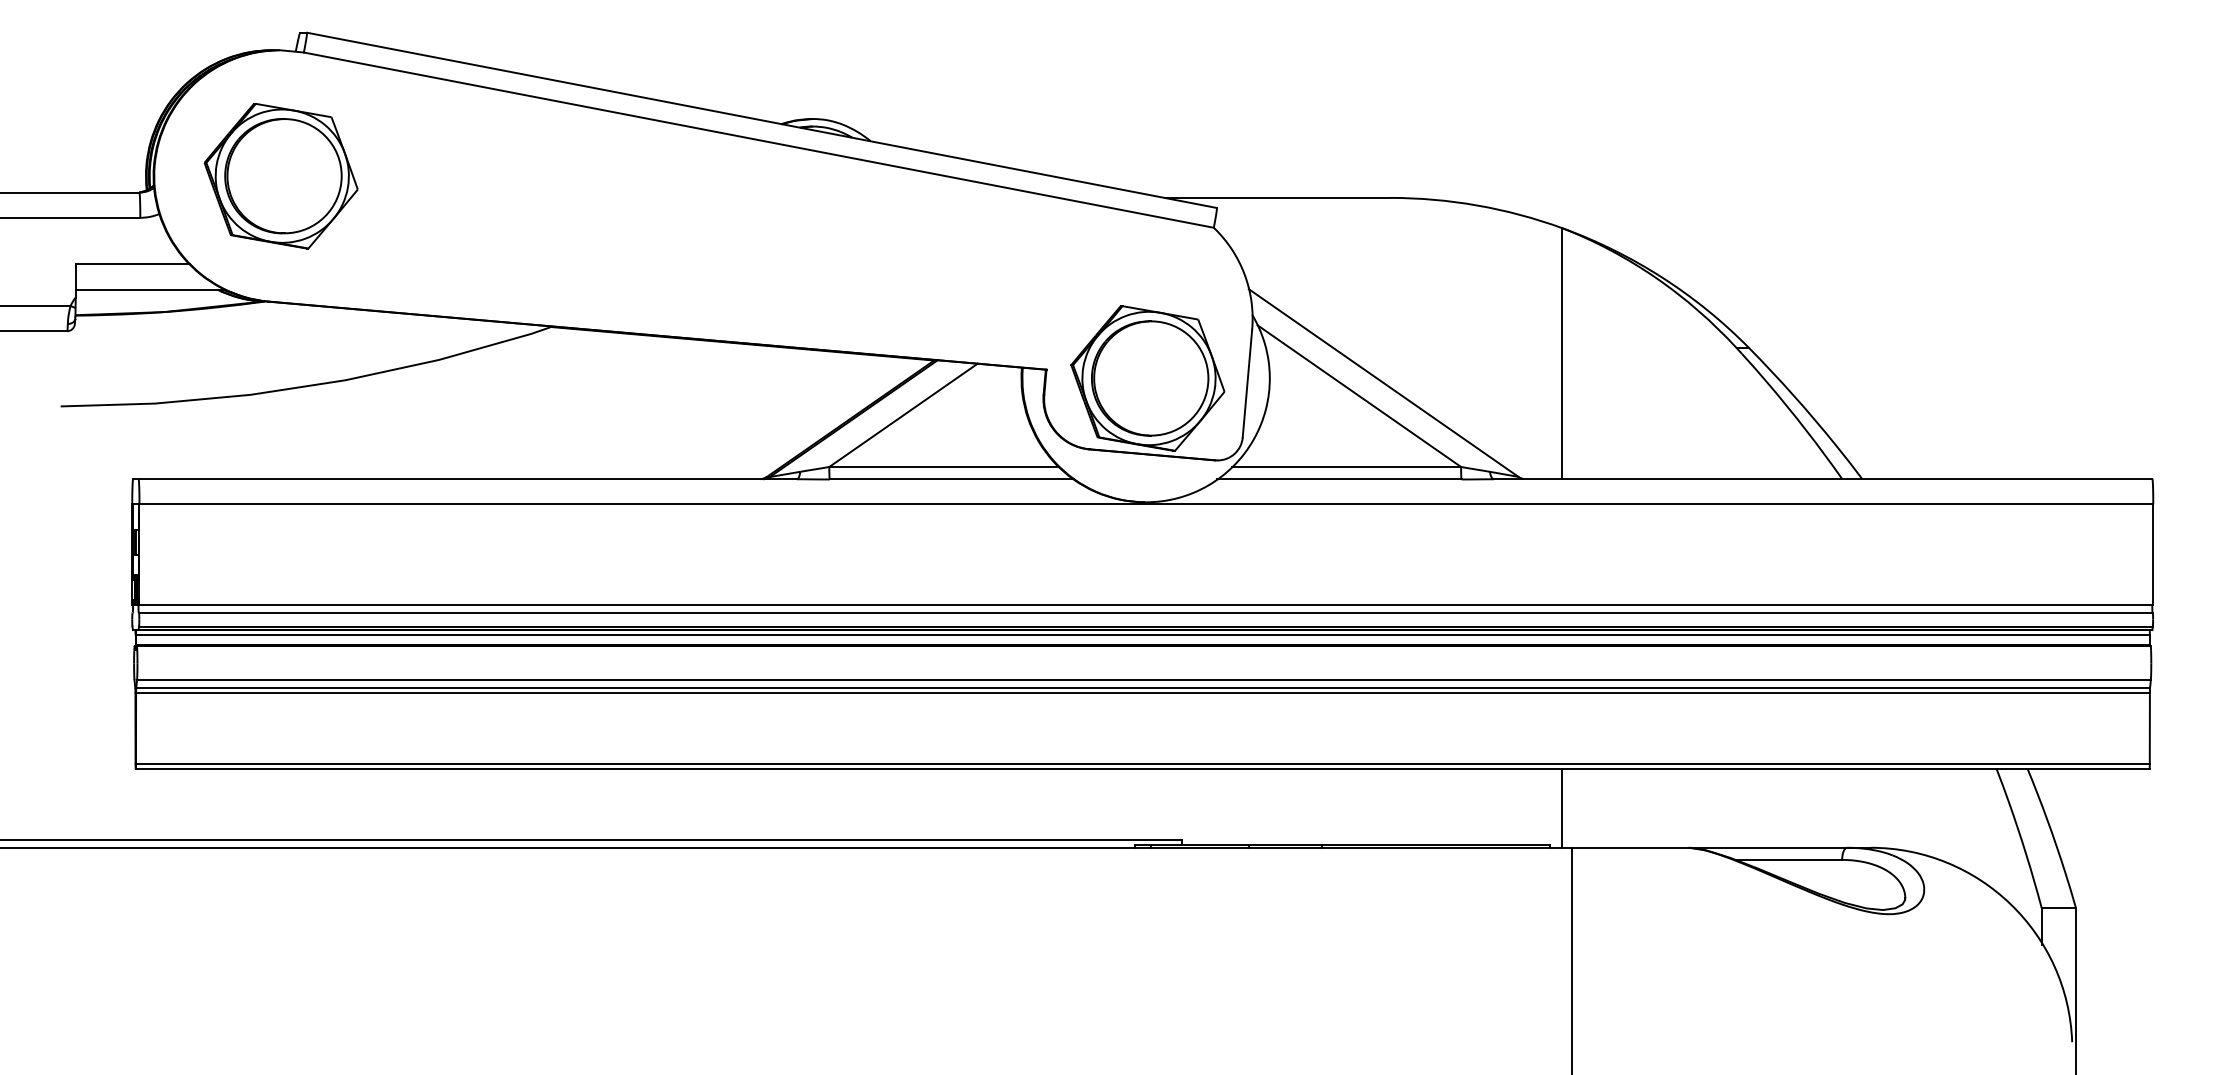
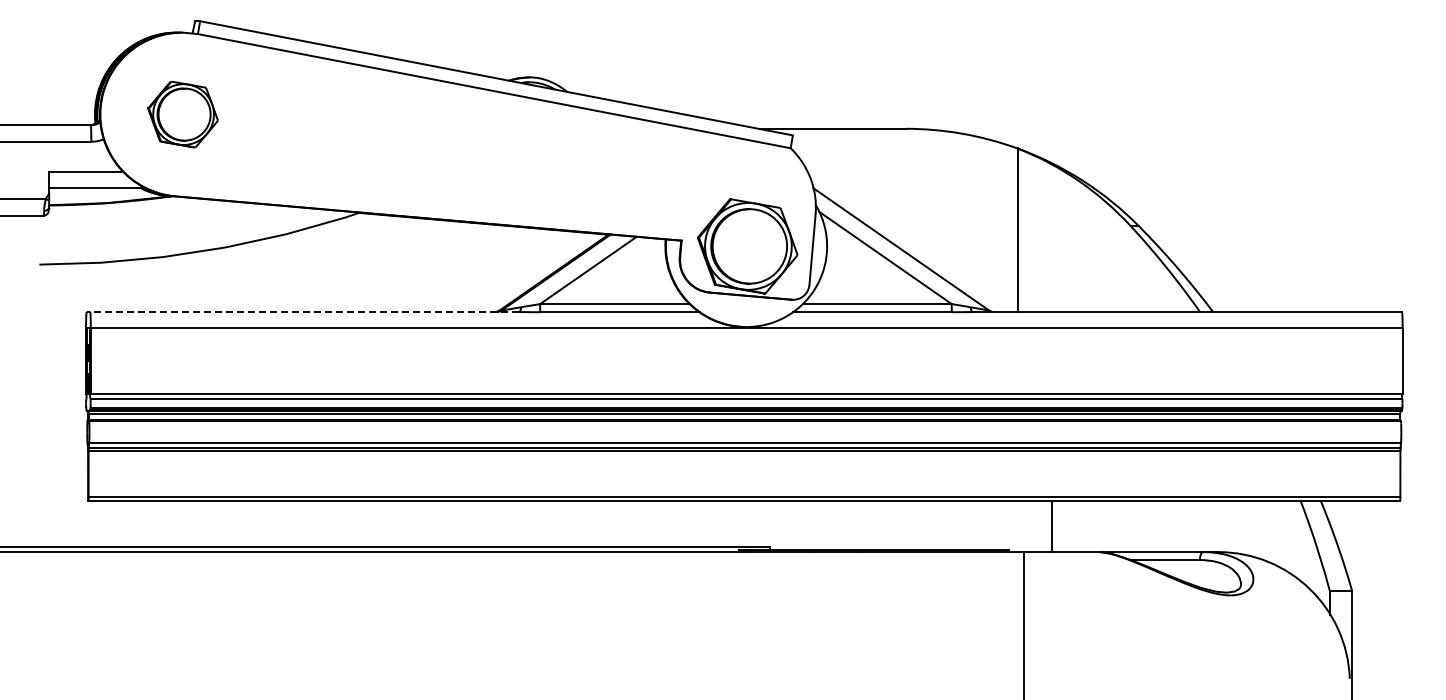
part: (280, 175) -> (182, 114), size x0.7
line: (464, 479) -> (302, 312), solid -> dashed
line: (1562, 808) -> (1051, 526), moved

